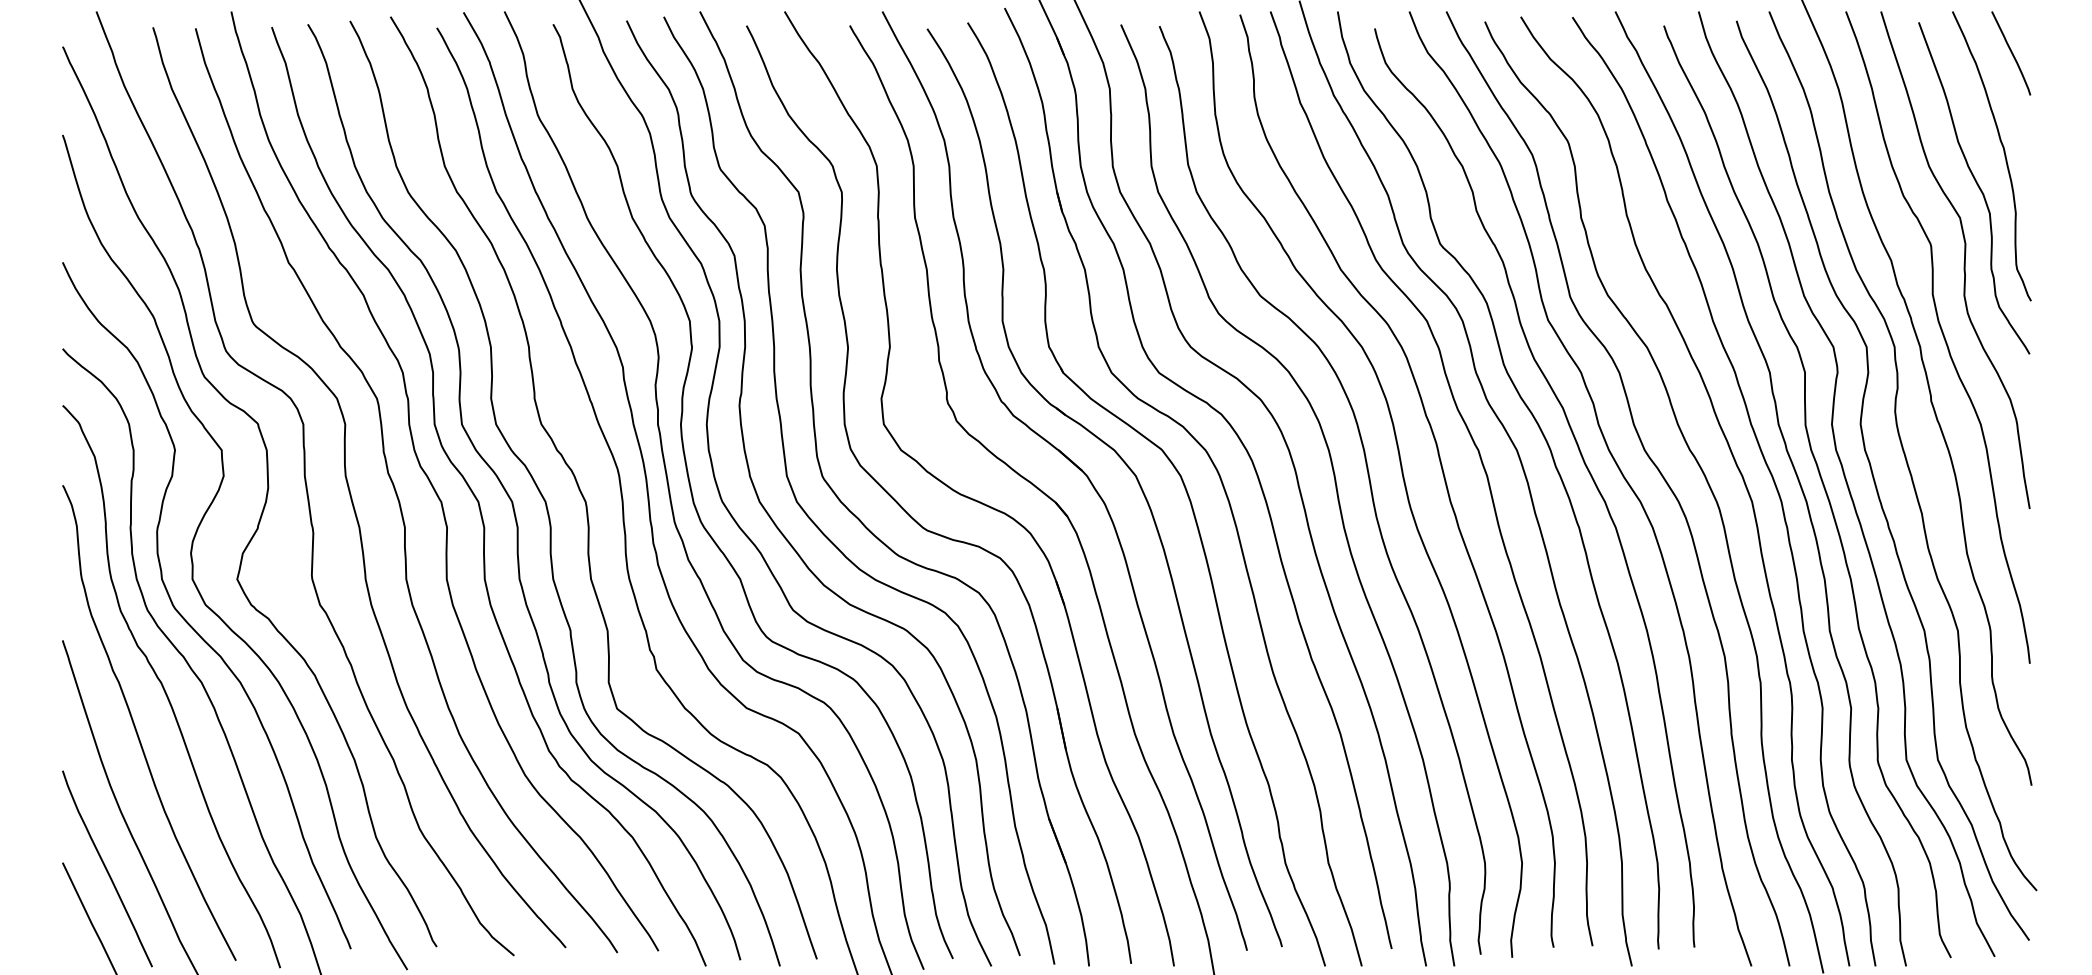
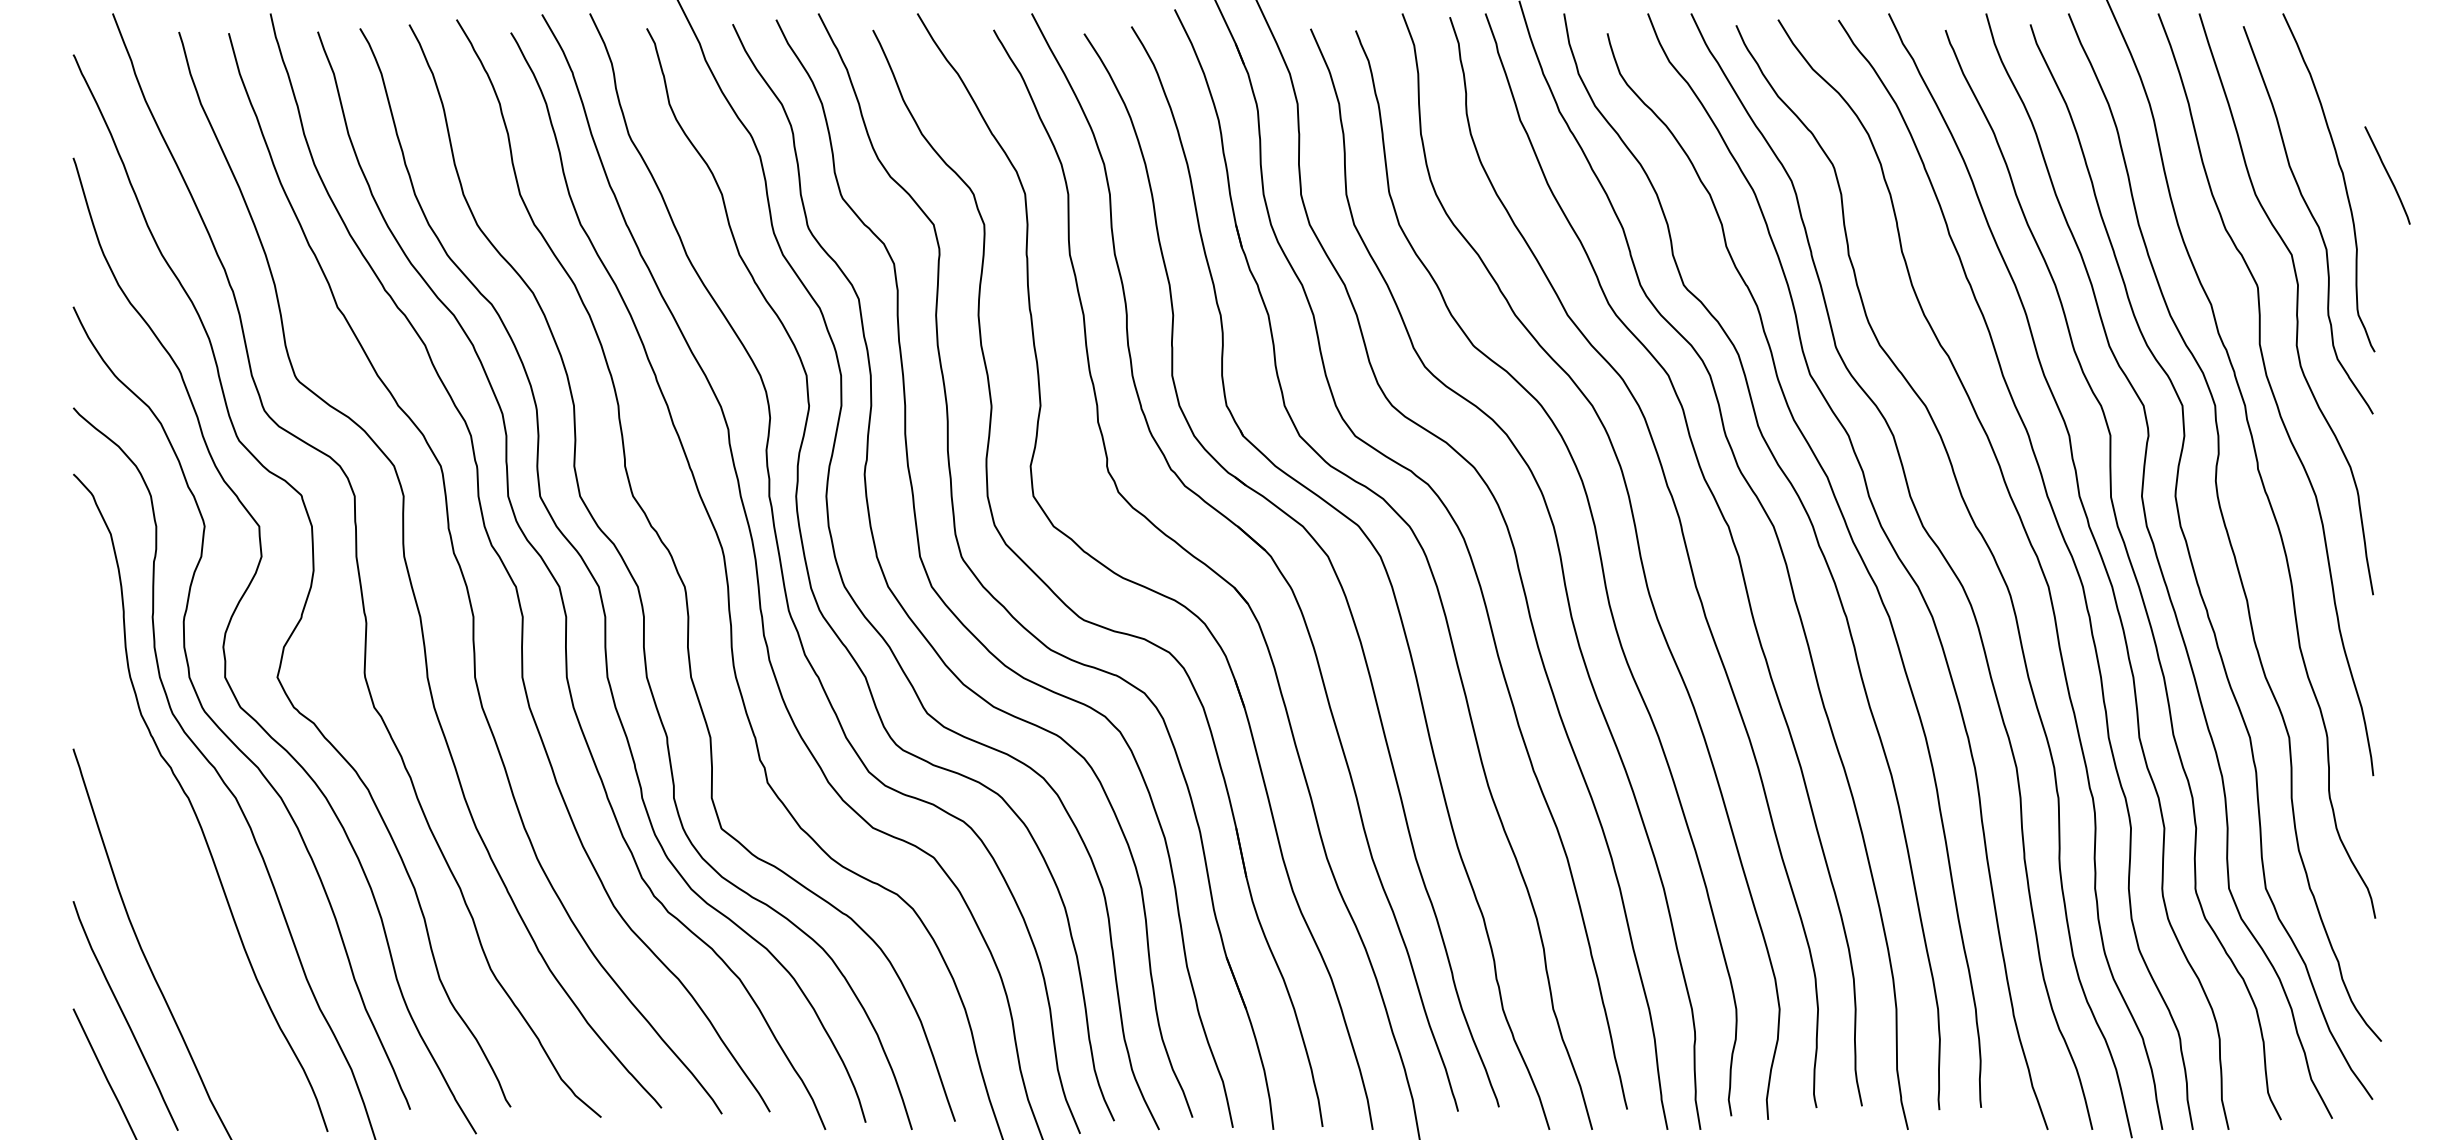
curve: (2011, 53) -> (2387, 175), moved
curve: (136, 728) -> (159, 851), removed

